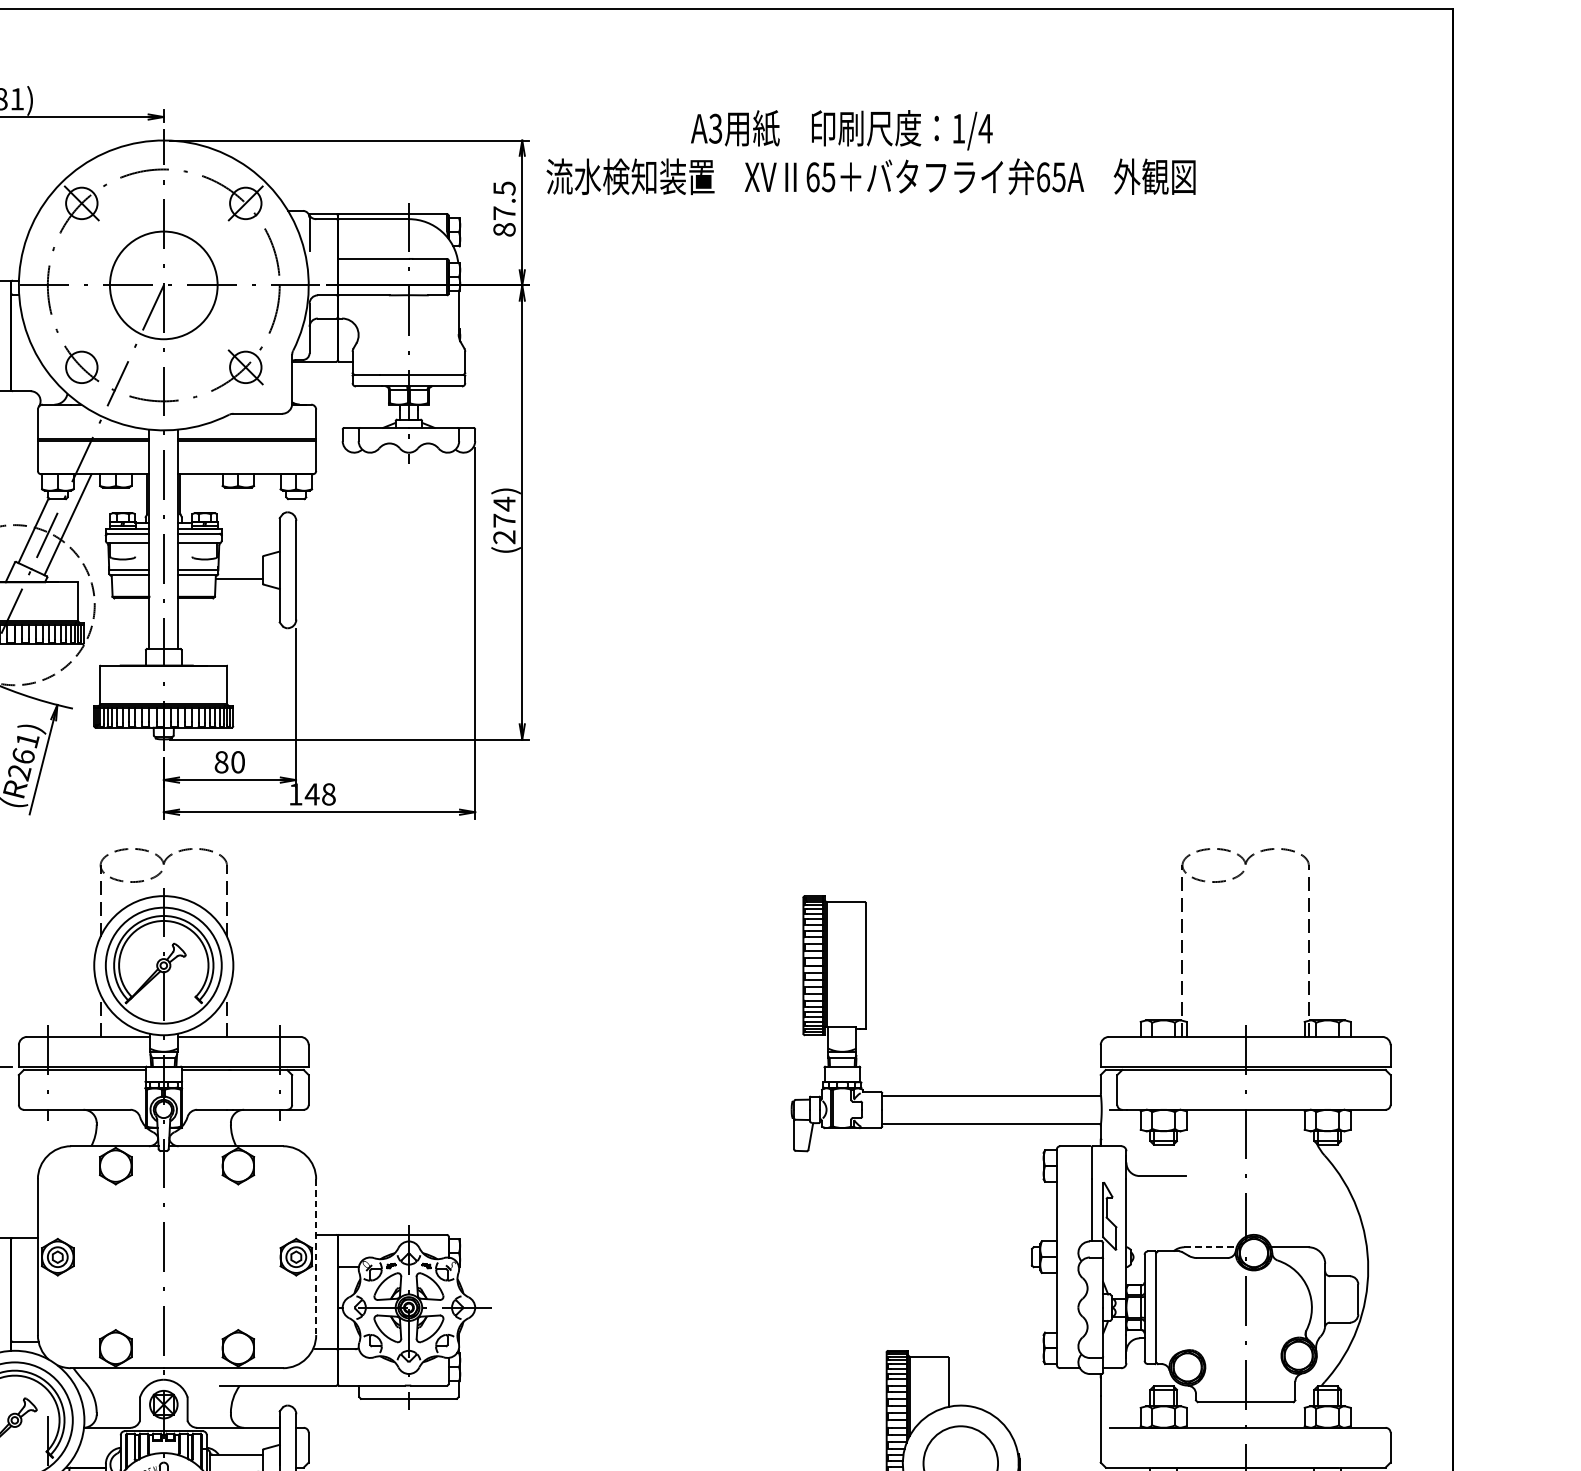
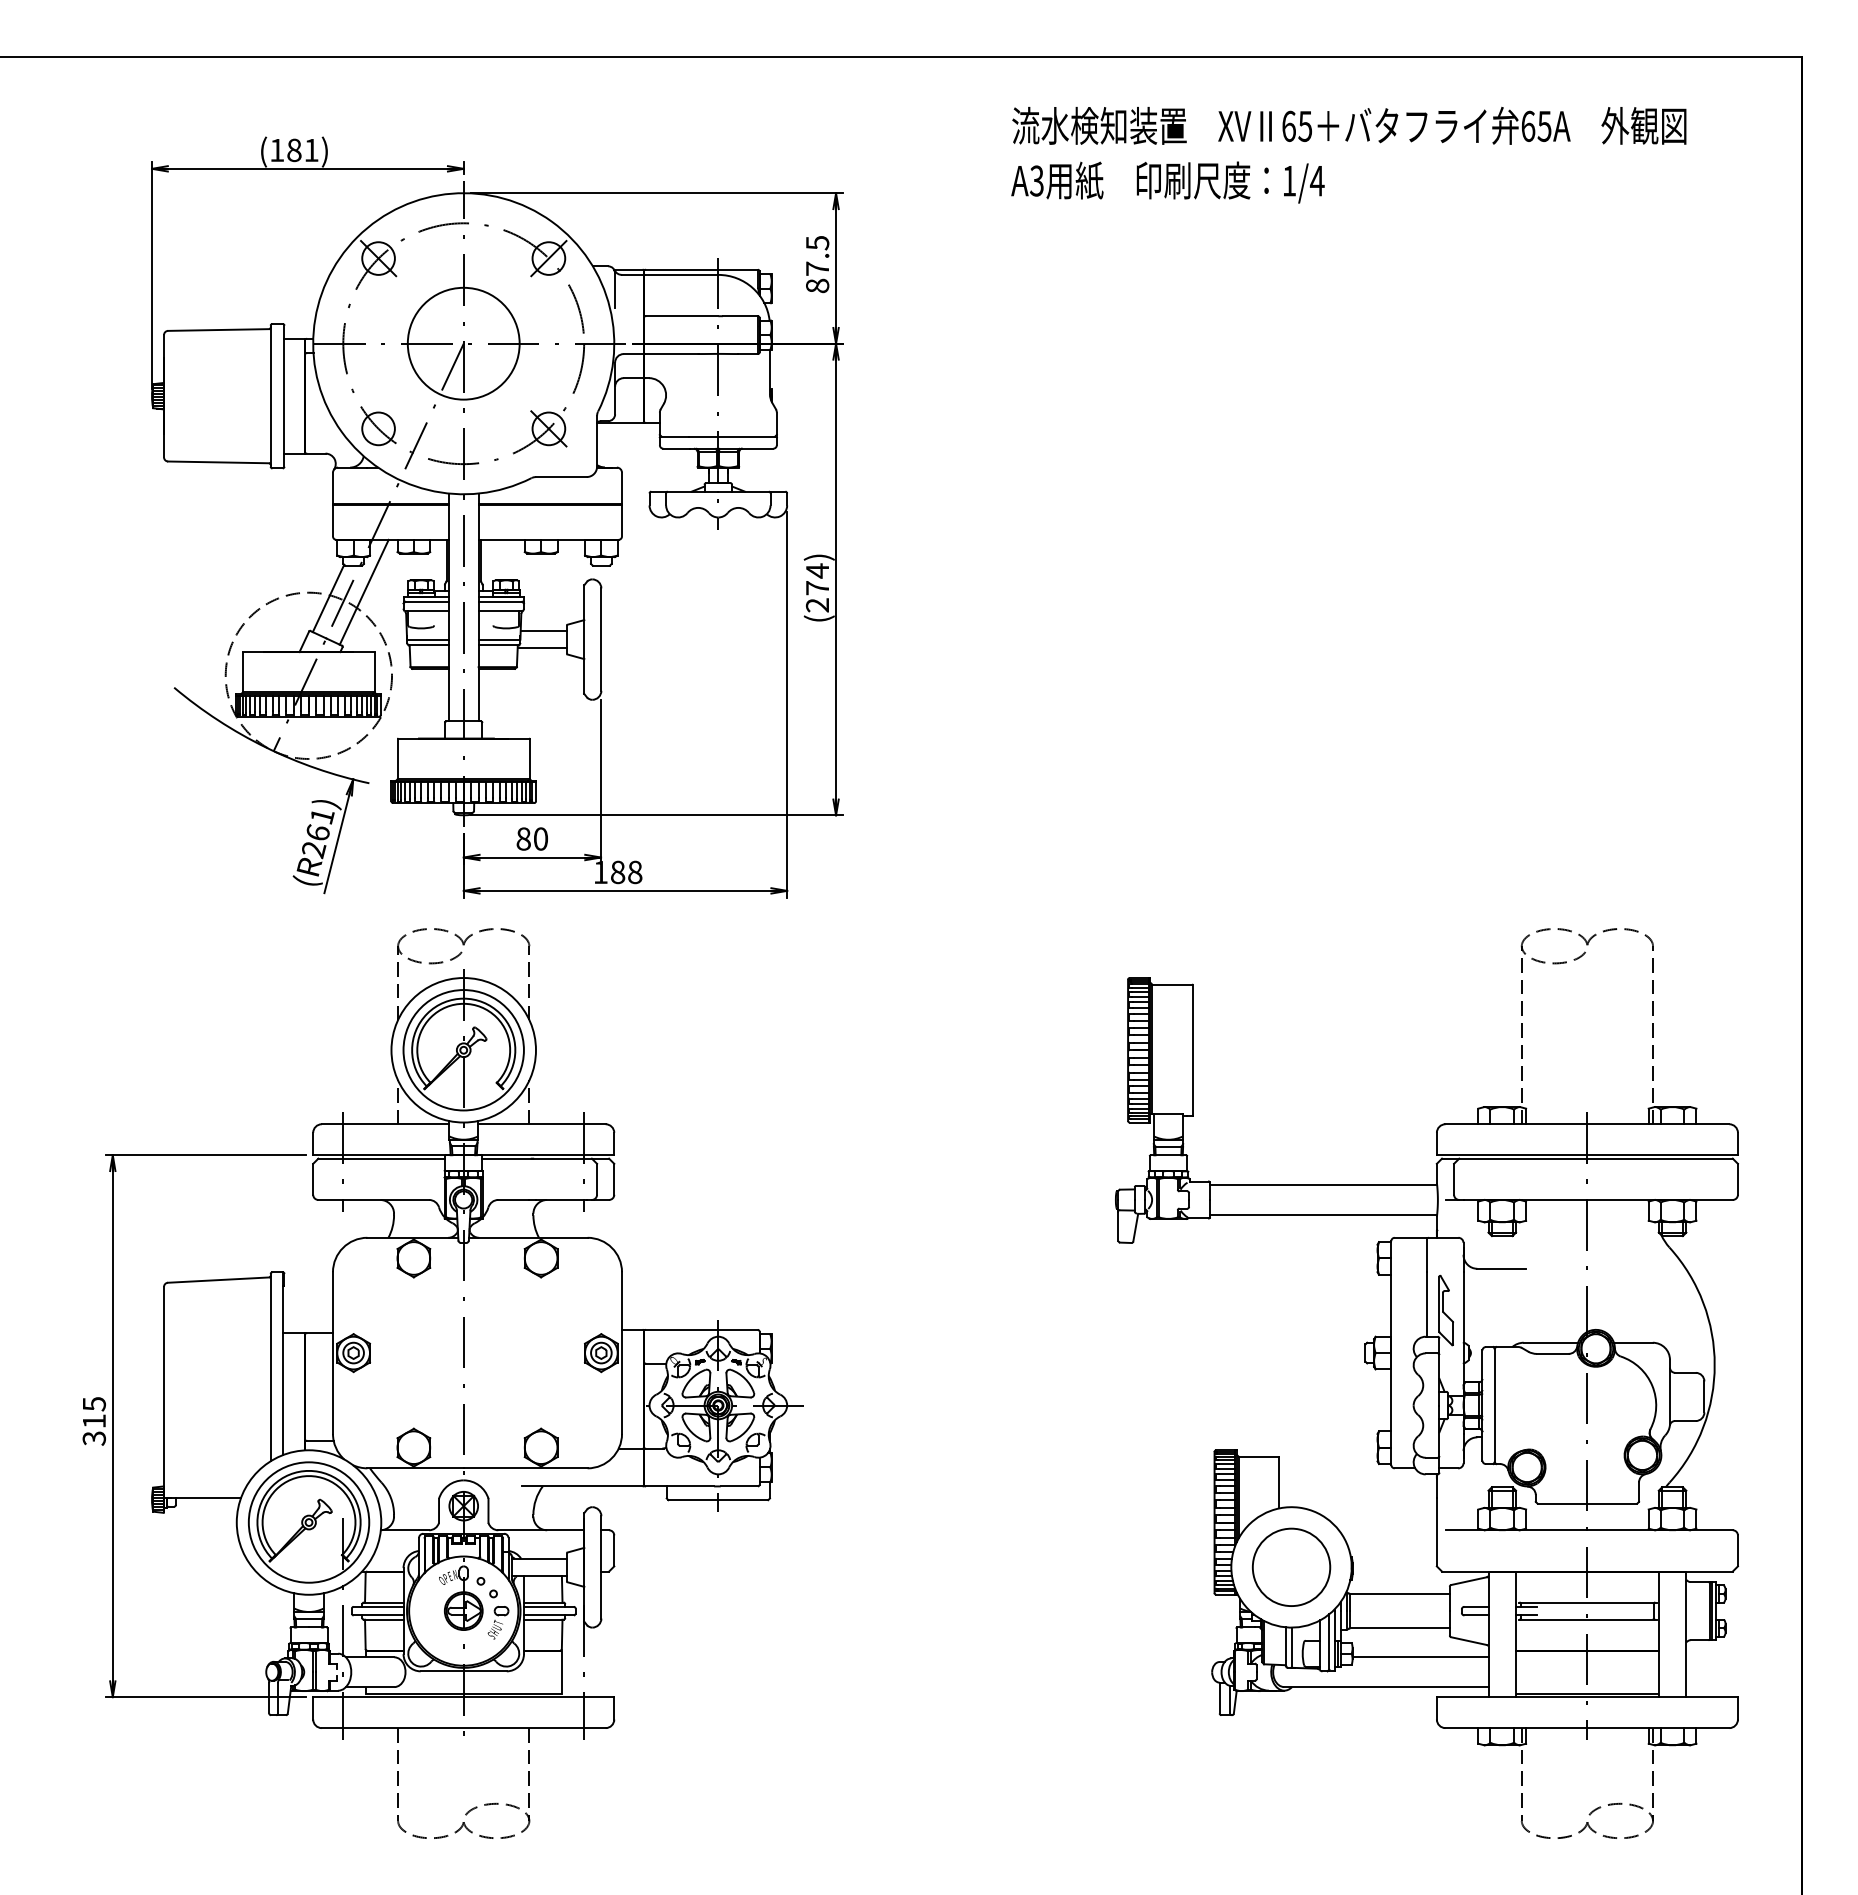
text: (871, 176) -> (1349, 125), moved
line: (240, 562) -> (543, 631), added
text: (311, 794) -> (617, 872), 148 -> 188
line: (1211, 1247) -> (1551, 1342), dashed -> solid
line: (316, 1257) -> (622, 1353), dashed -> solid

